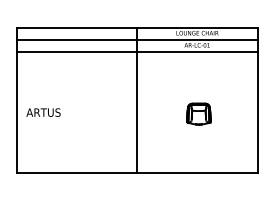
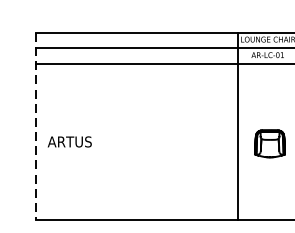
line: (17, 100) -> (36, 126), solid -> dashed
line: (136, 100) -> (237, 126), moved

